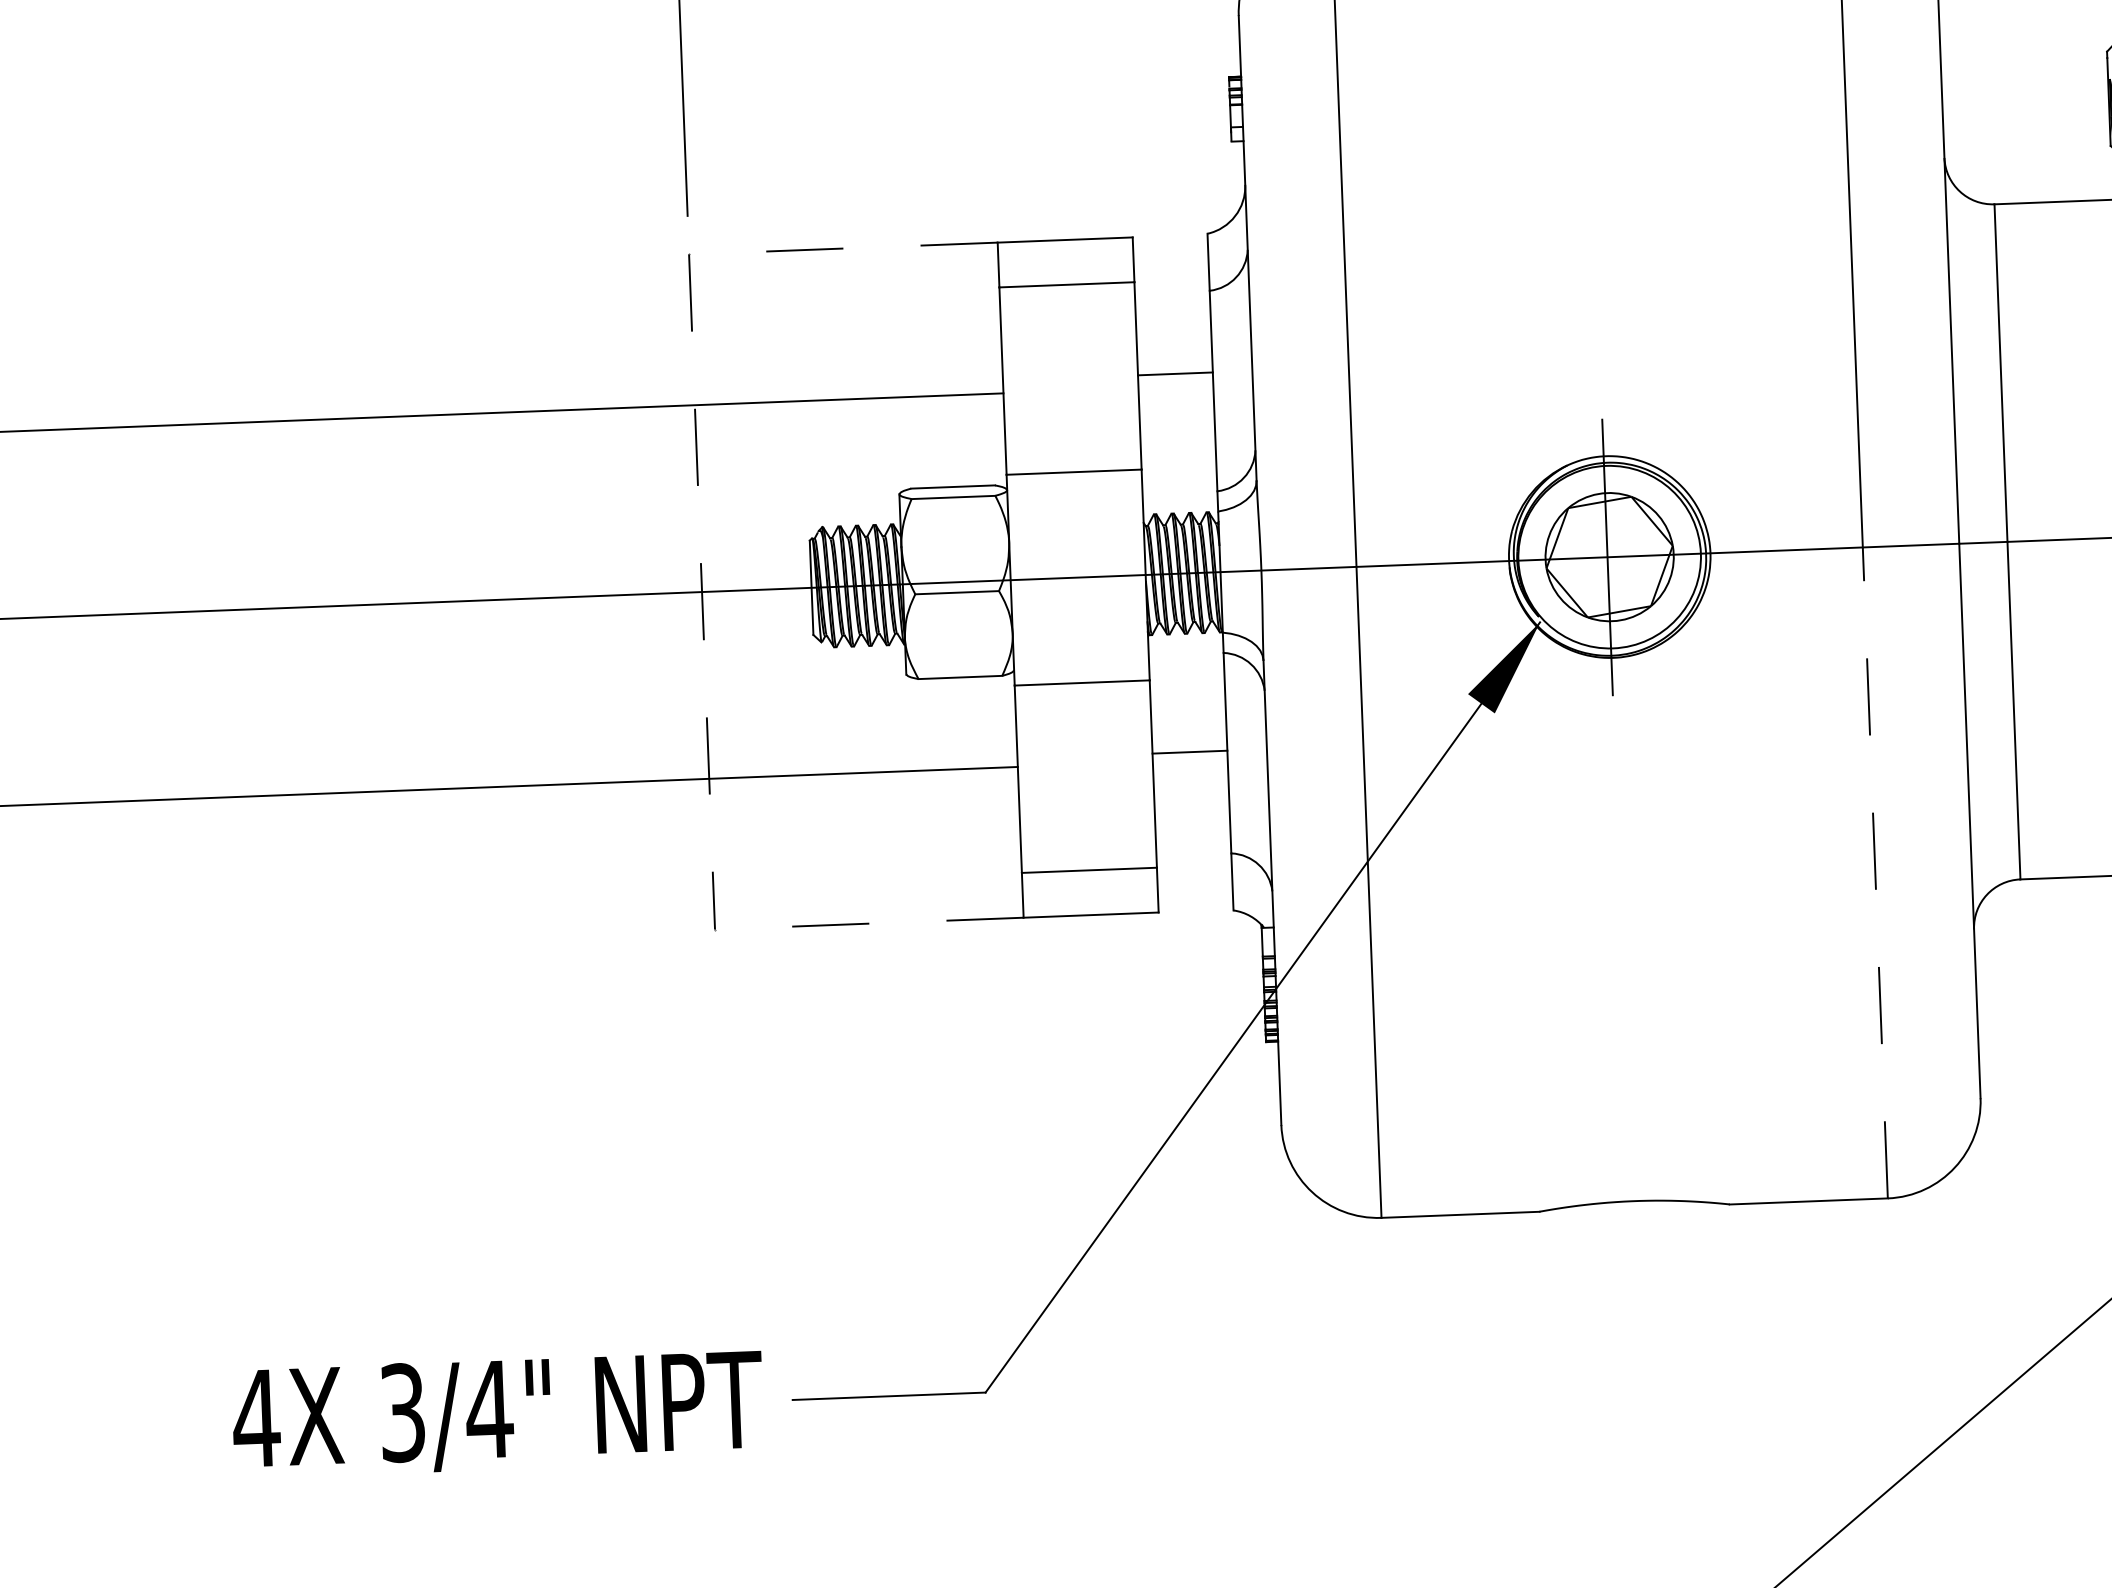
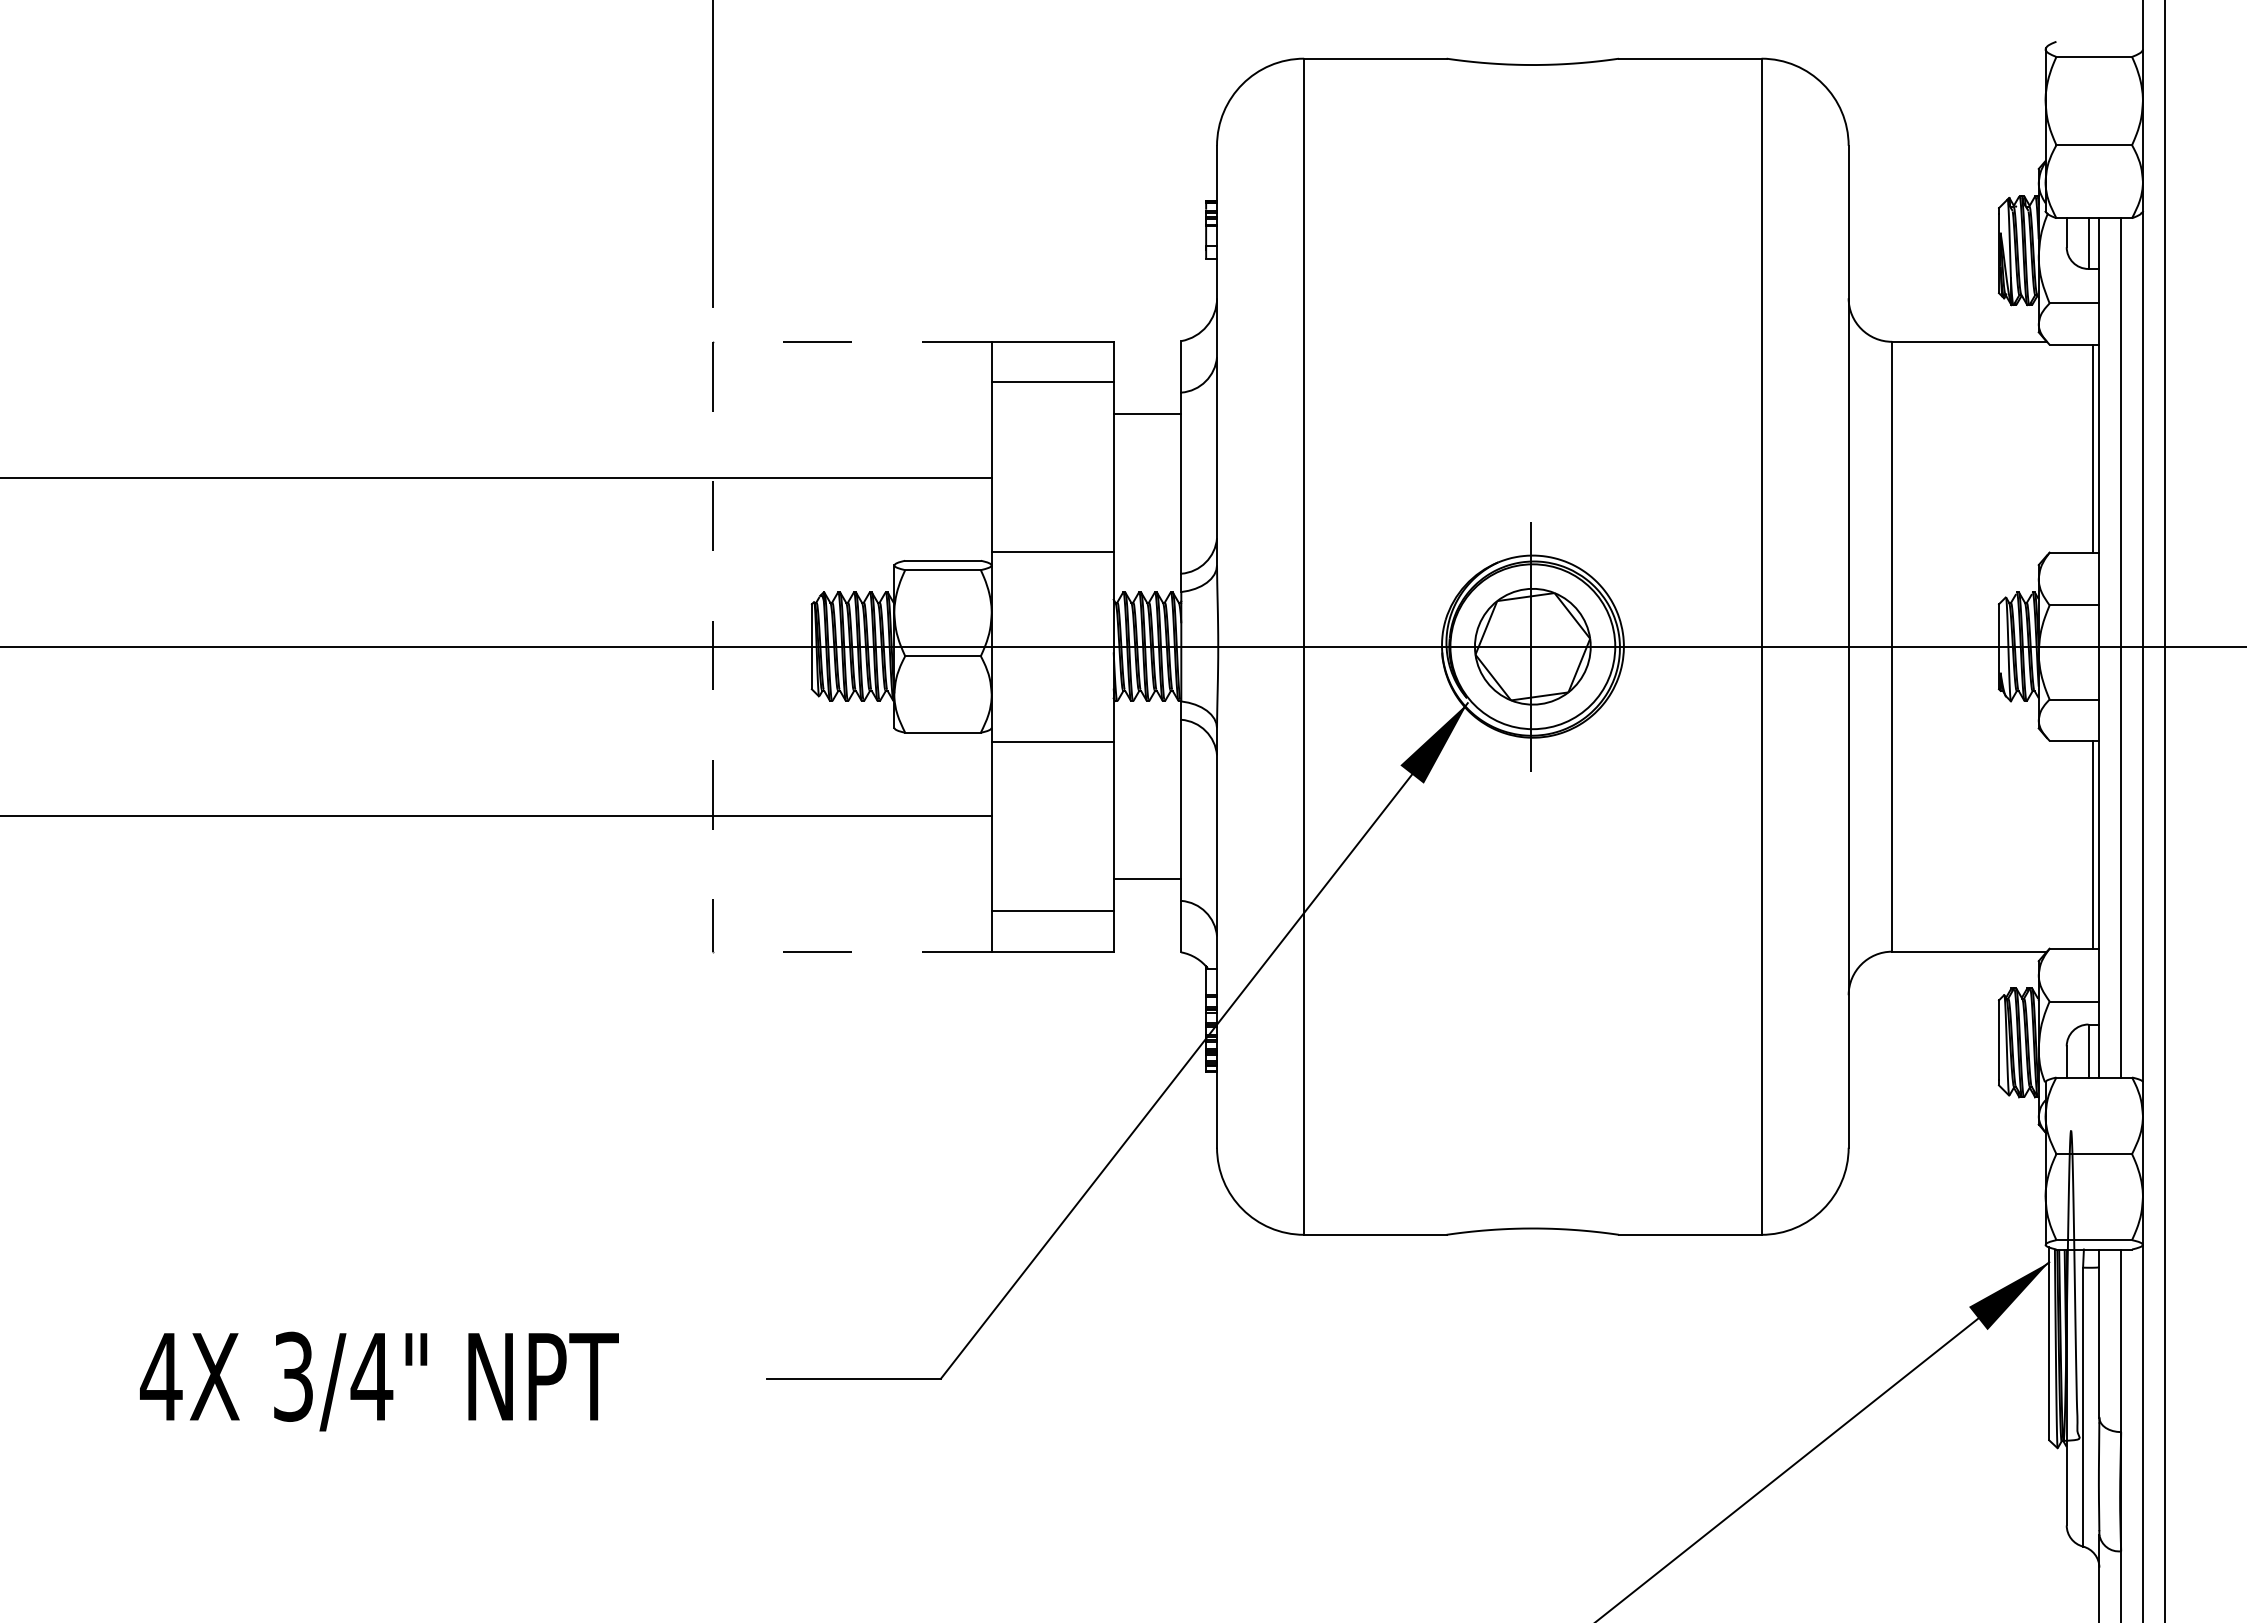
line: (1175, 374) -> (1147, 414), moved
line: (1189, 752) -> (1147, 879), moved
line: (1875, 872) -> (1761, 940), dashed -> solid
text: (498, 1414) -> (379, 1381), moved

